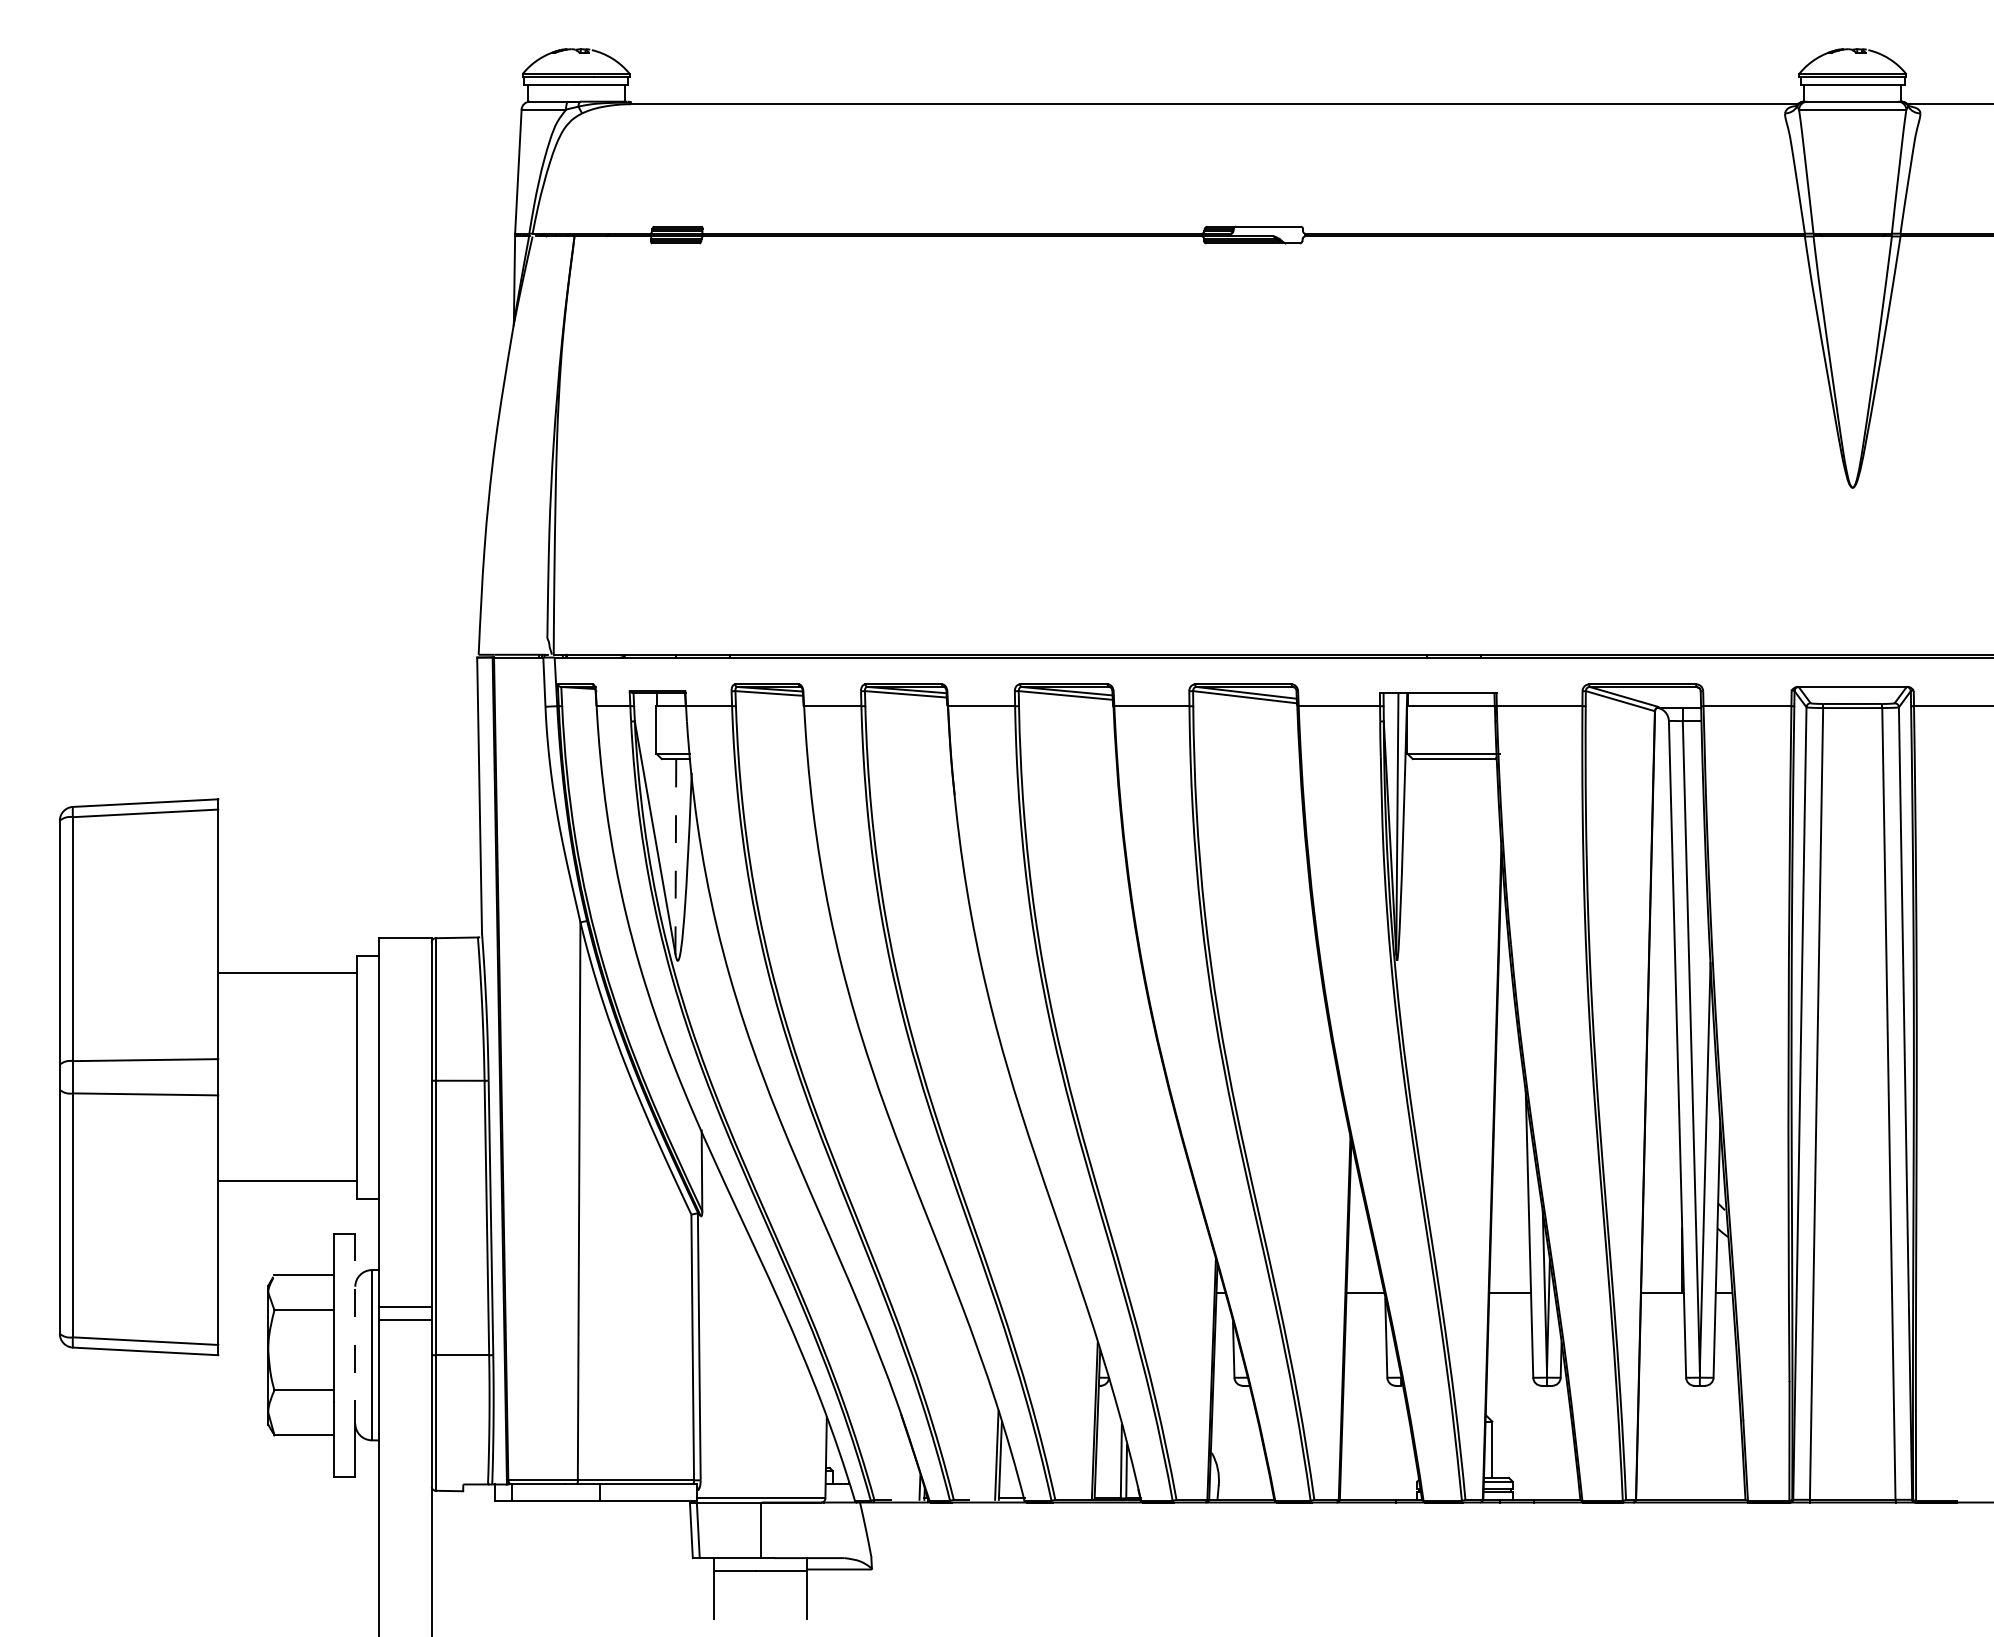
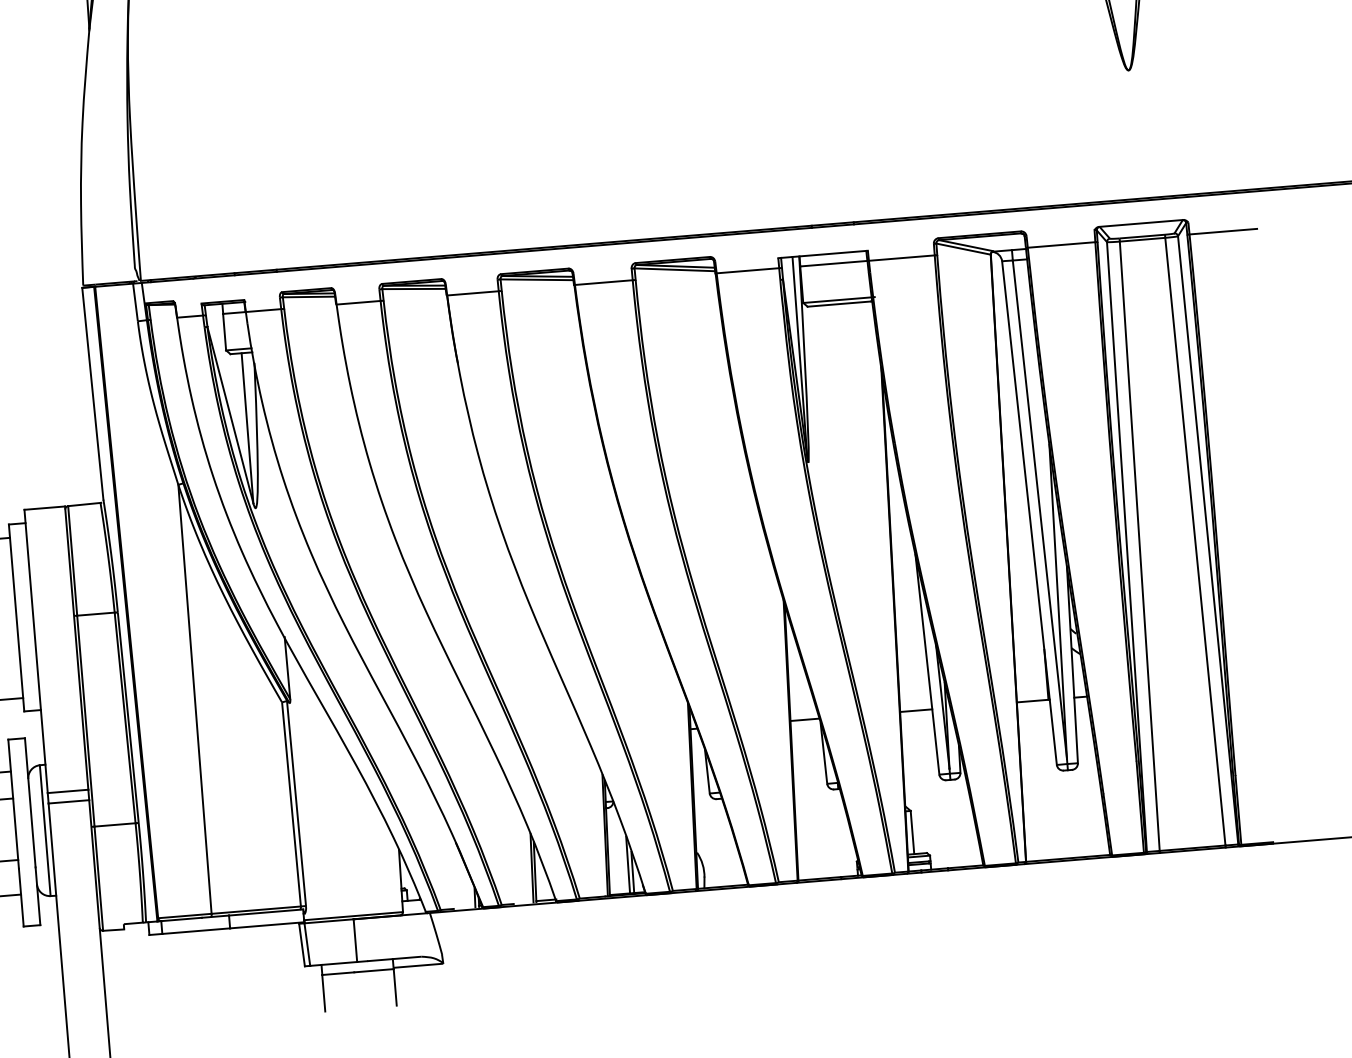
line: (675, 856) -> (247, 428), dashed -> solid
line: (355, 1318) -> (30, 803), dashed -> solid

